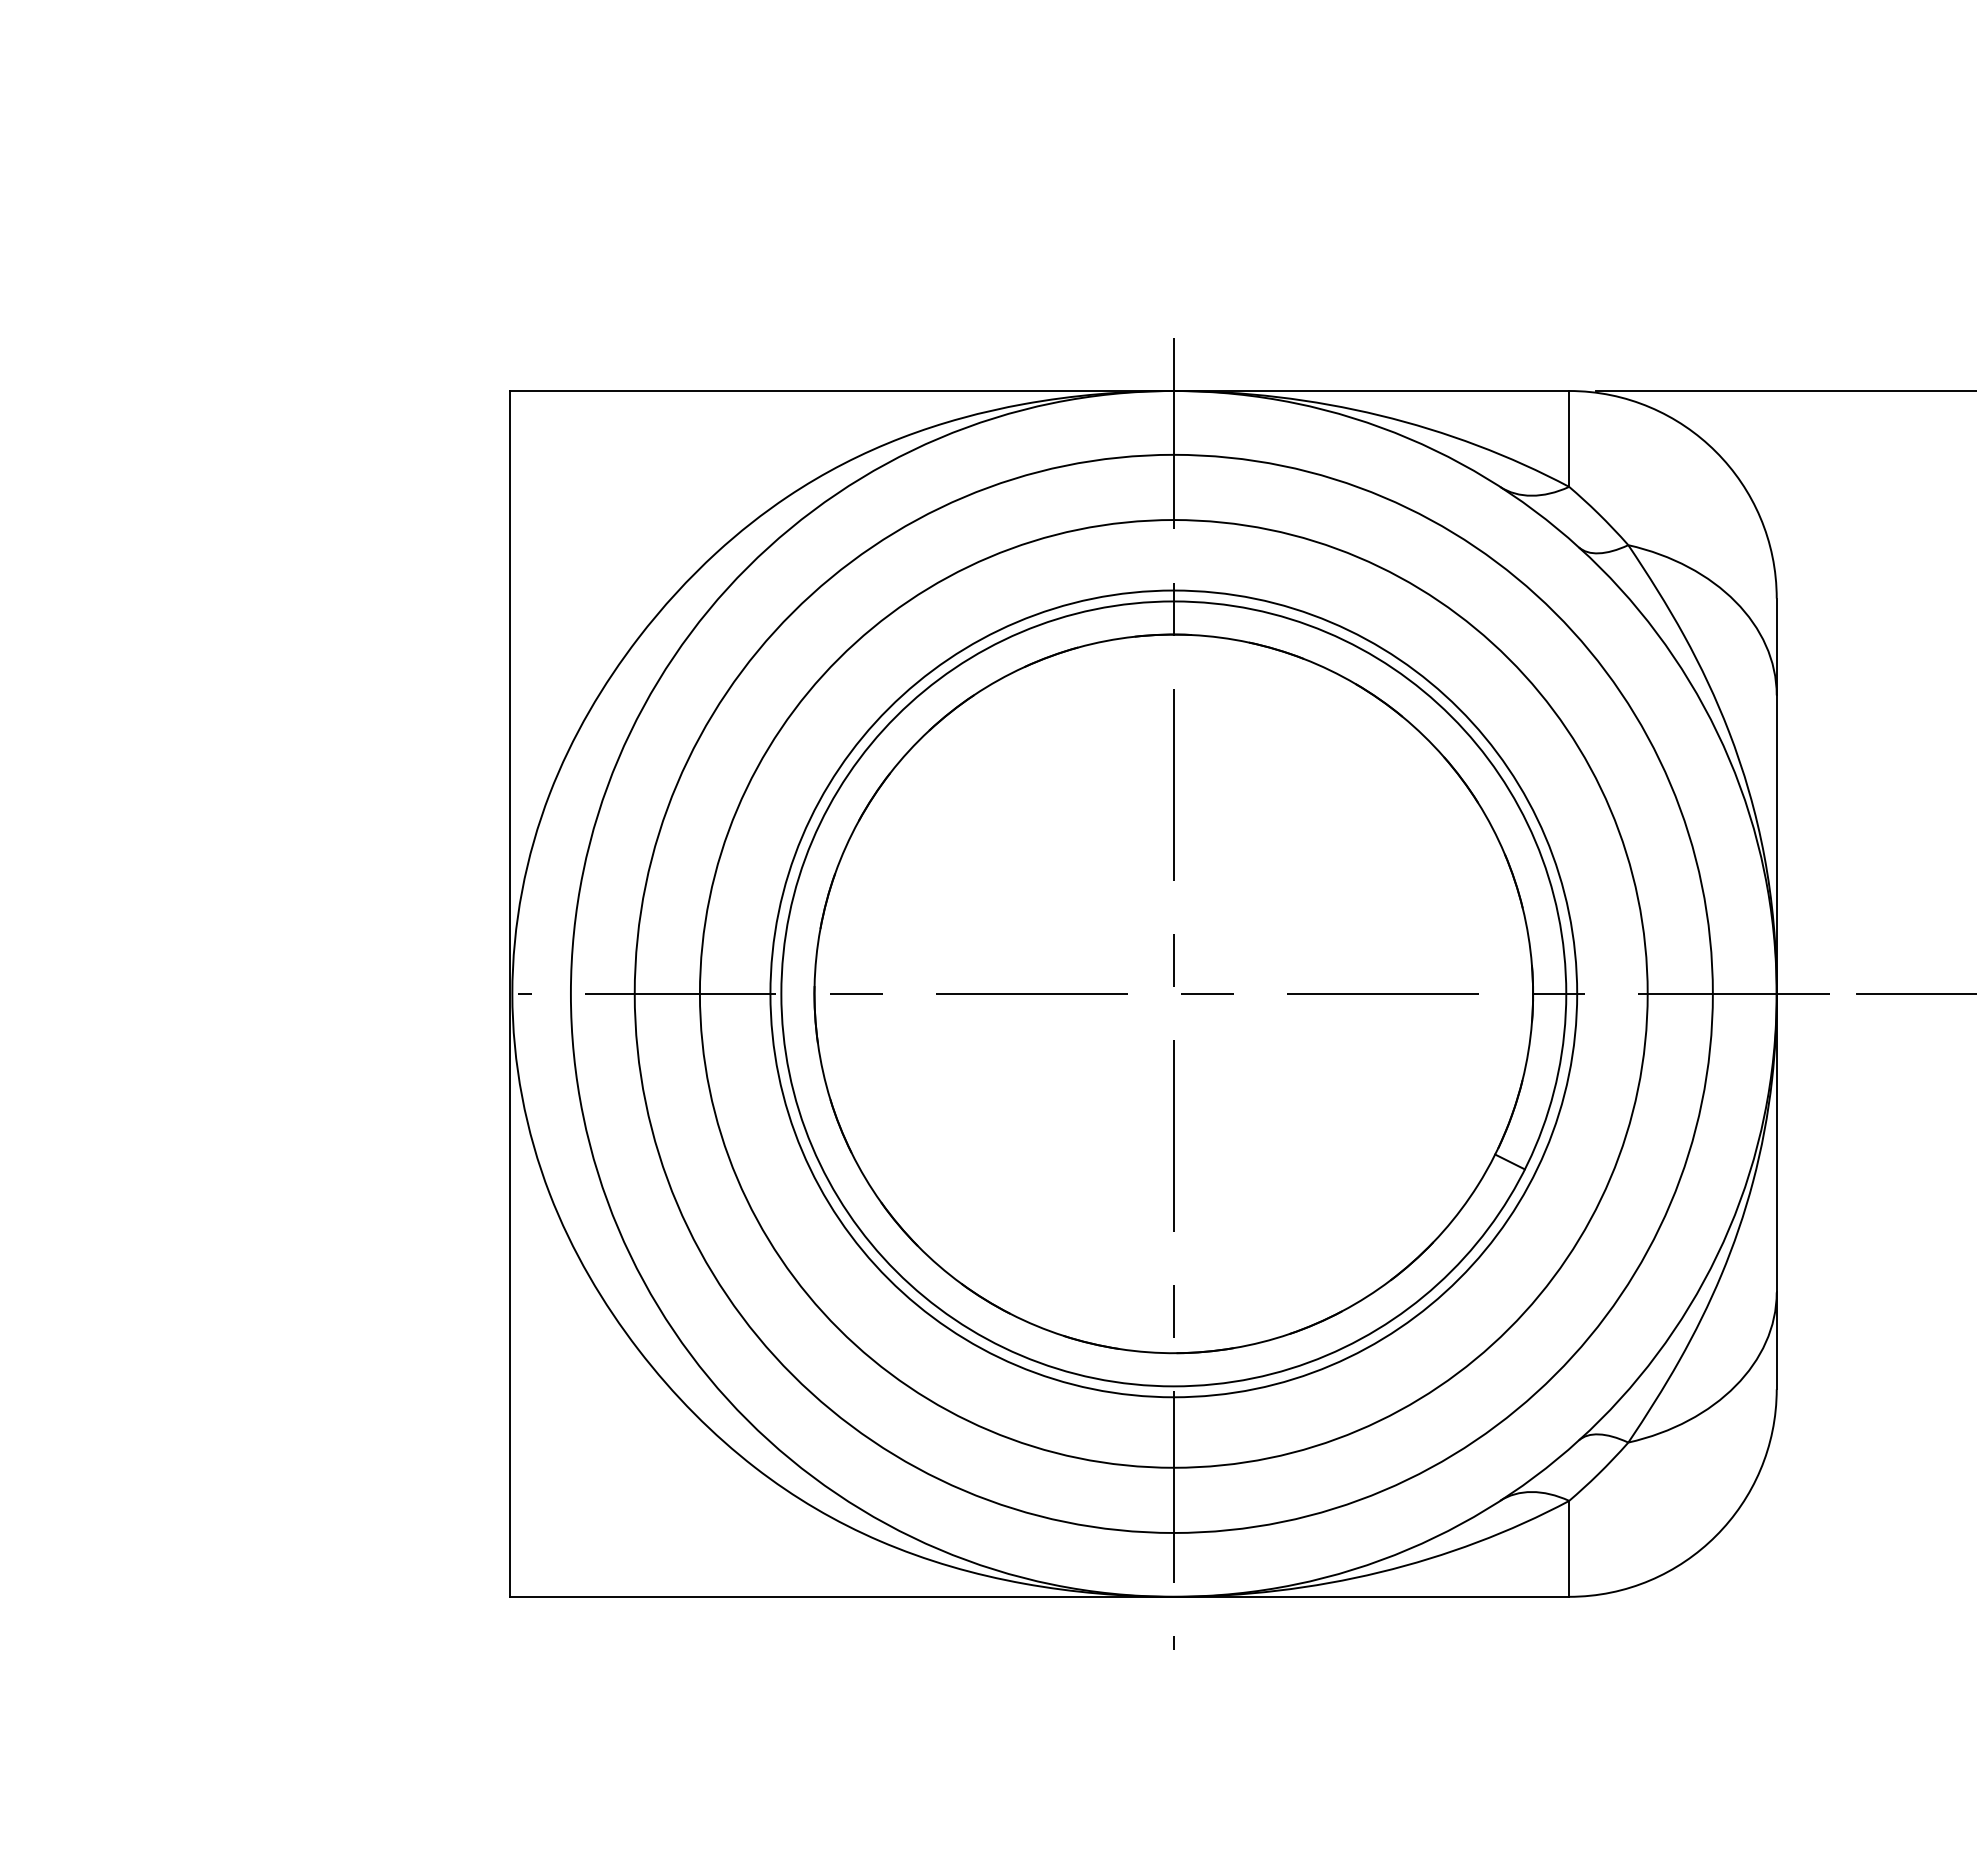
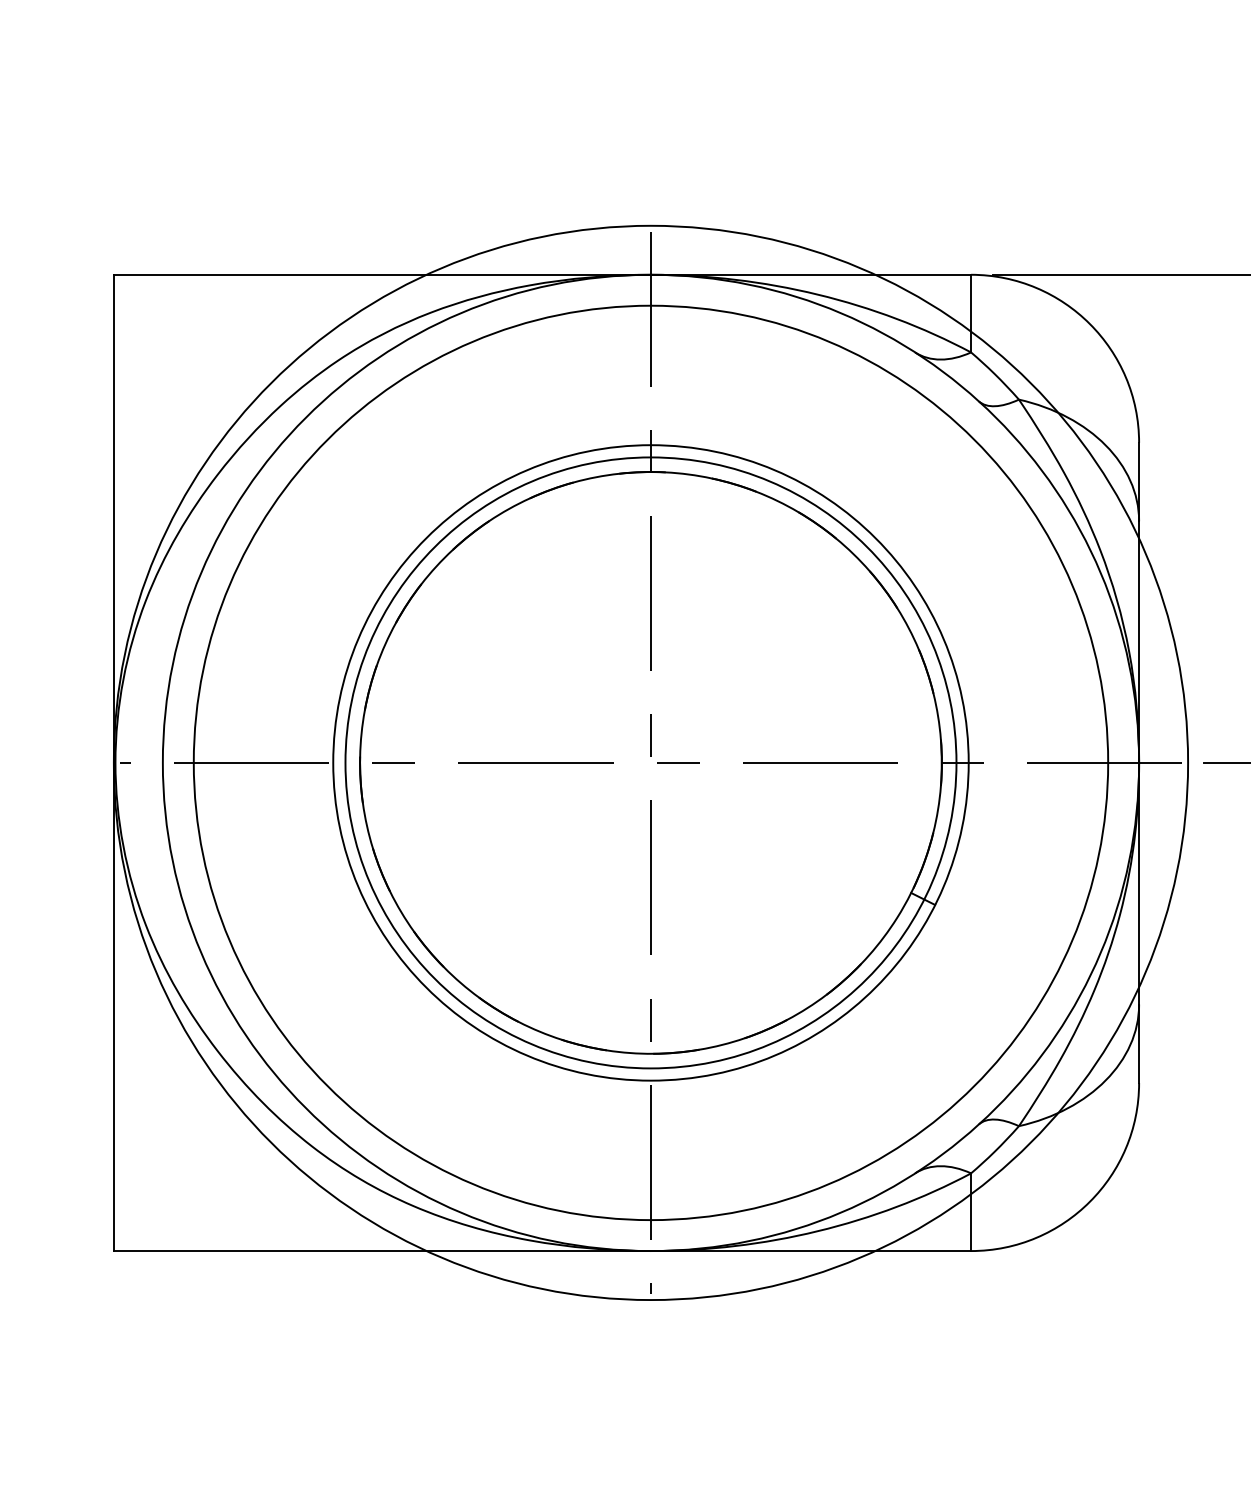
circle: (1173, 993) -> (650, 762), size x0.7
circle: (1173, 993) -> (650, 762), size x1.4
circle: (1173, 993) -> (650, 762), size x1.4

